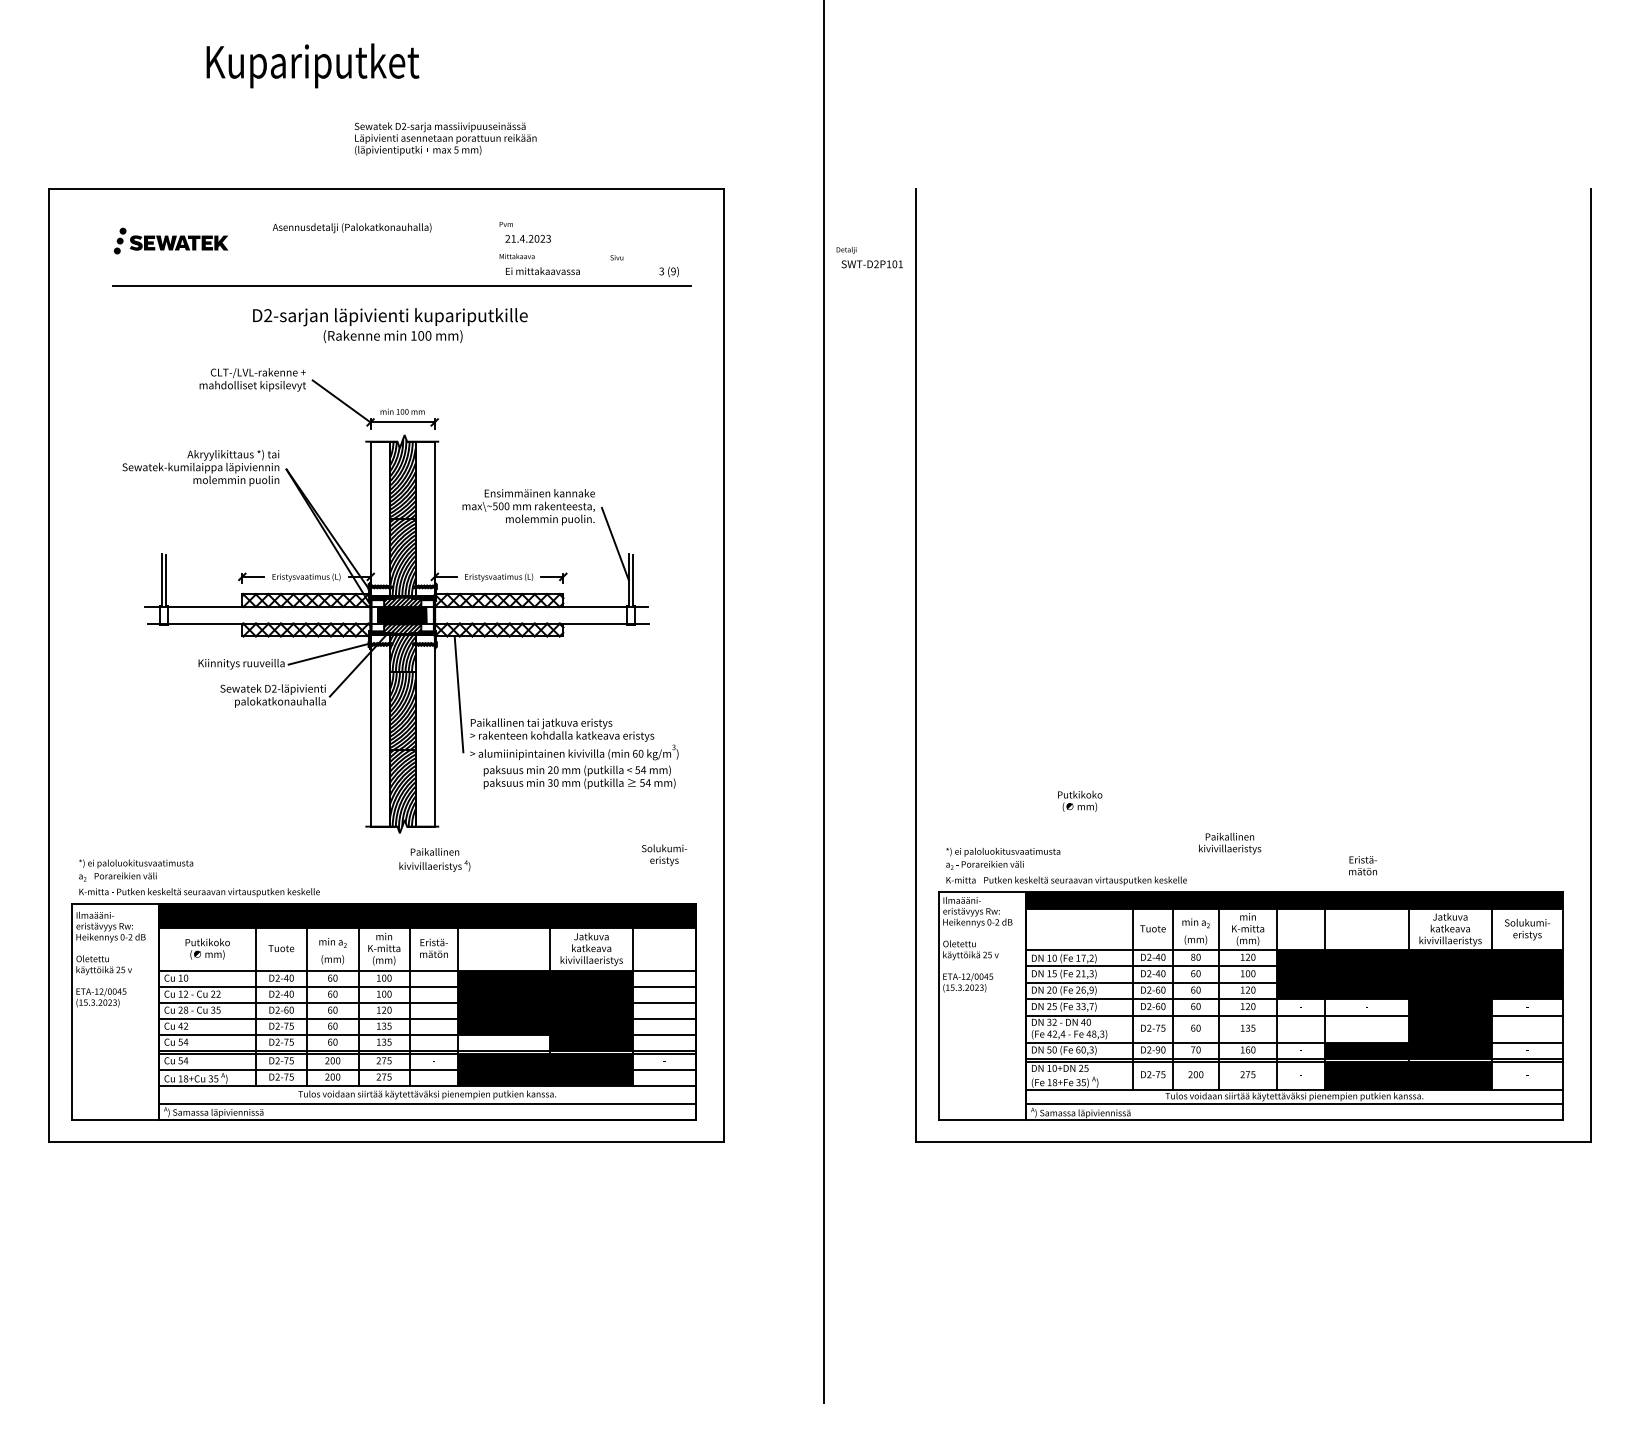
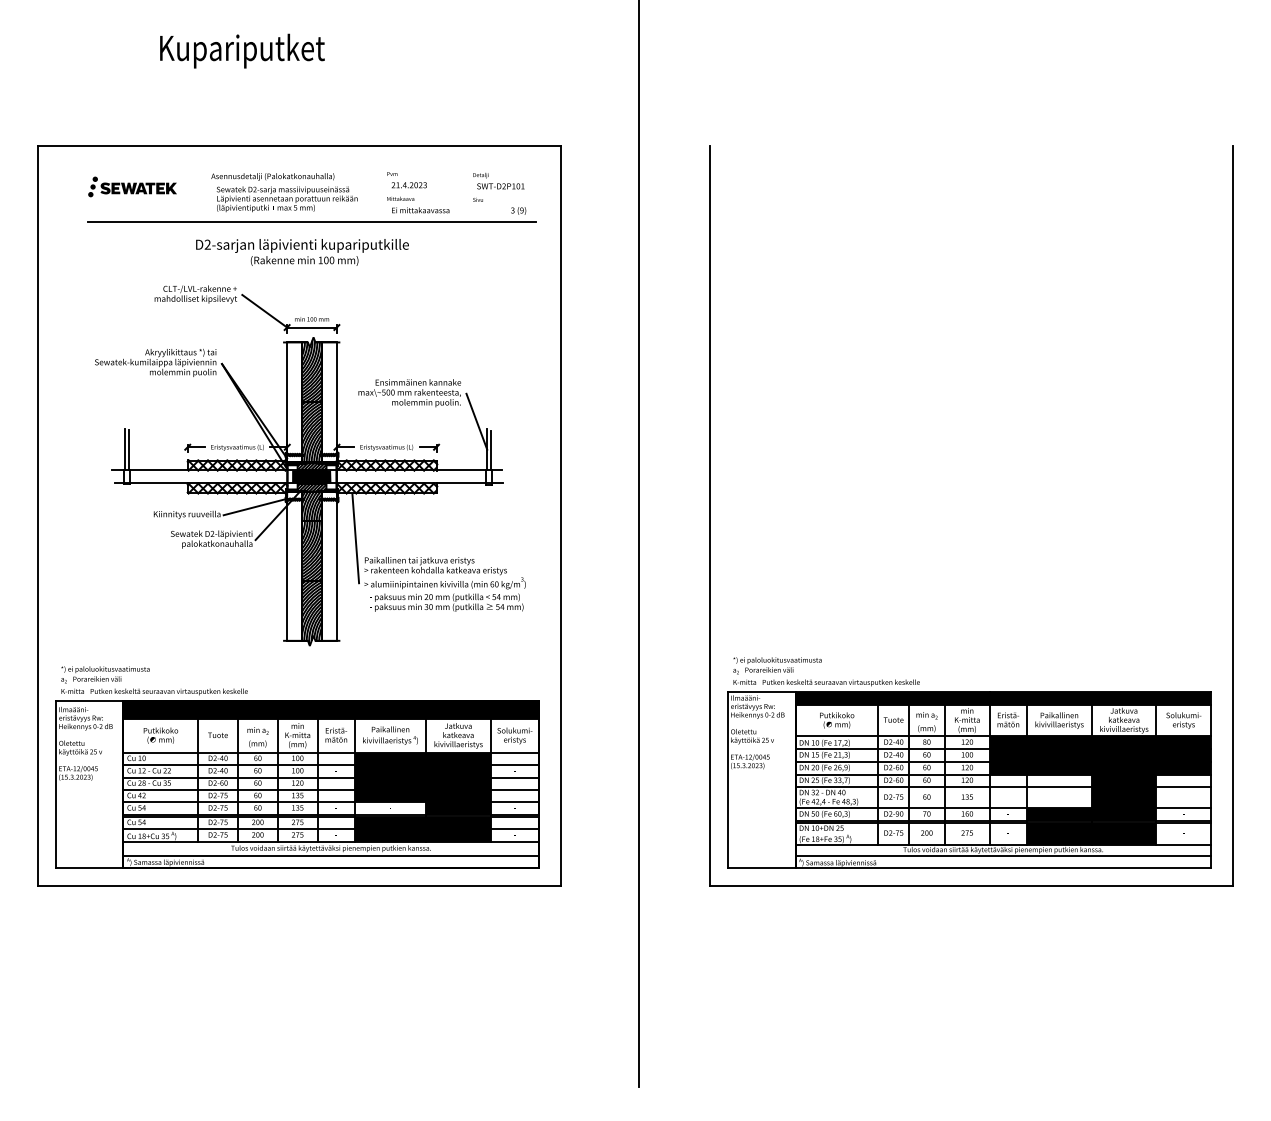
text: (445, 138) -> (287, 198), moved
text: (869, 257) -> (498, 181), moved
text: (1080, 801) -> (837, 720), moved
text: (1230, 843) -> (1059, 720), moved
text: (664, 855) -> (514, 736), moved
text: (434, 859) -> (390, 735), moved
text: (1362, 865) -> (1007, 719), moved

